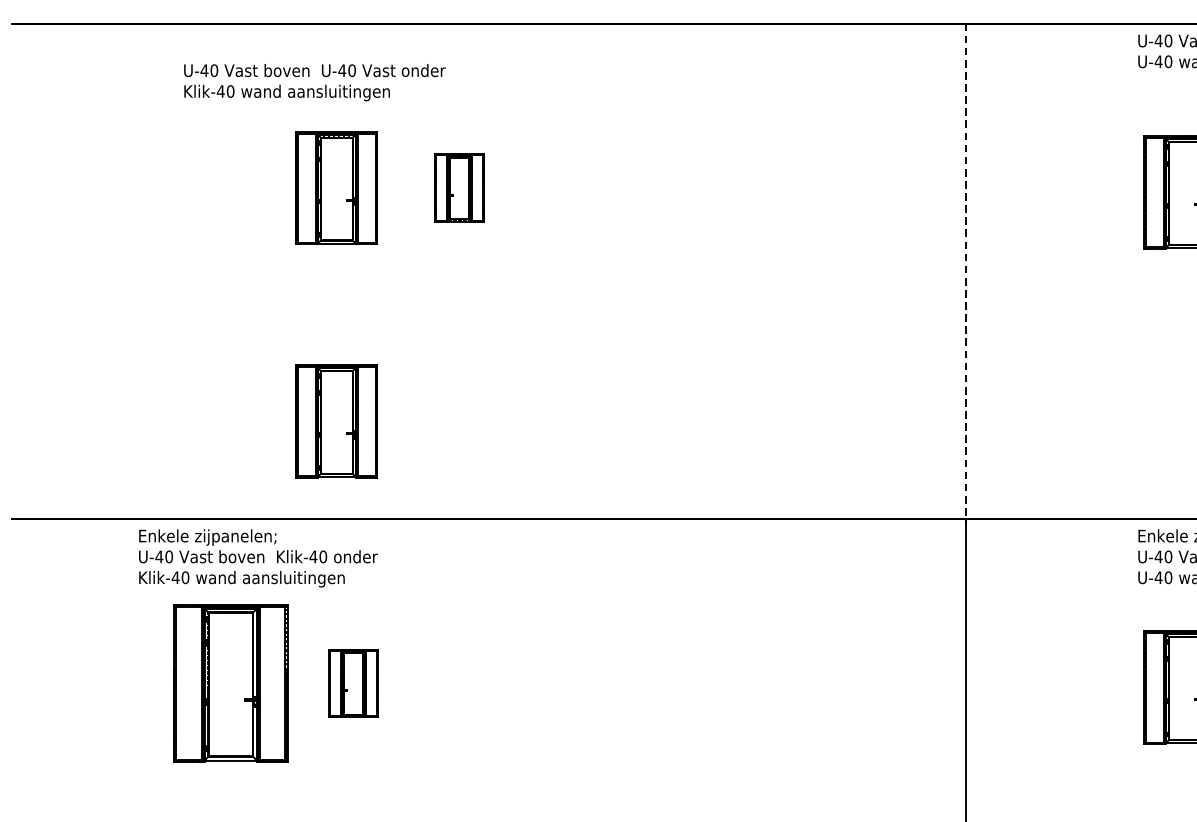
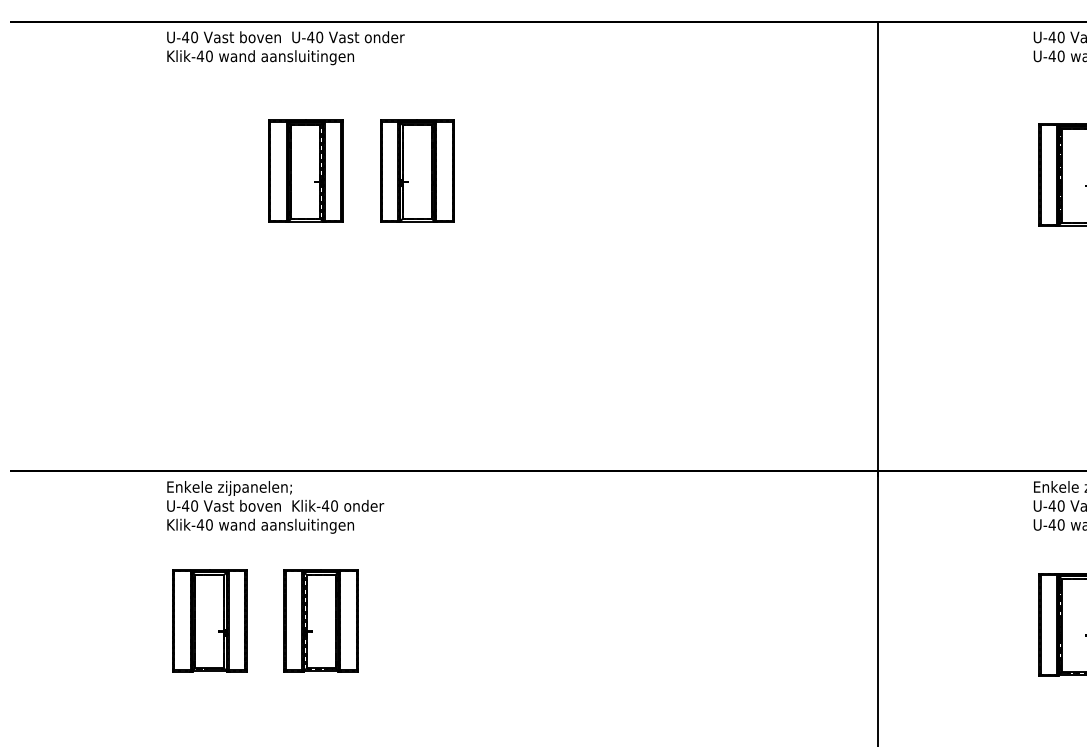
text: (314, 82) -> (285, 48), moved
part: (459, 187) -> (417, 170), size x1.67
line: (966, 274) -> (877, 249), dashed -> solid
part: (336, 420) -> (305, 382), removed
text: (258, 558) -> (275, 507), moved
part: (230, 682) -> (209, 620), size x0.71
part: (352, 682) -> (320, 620), size x1.67

